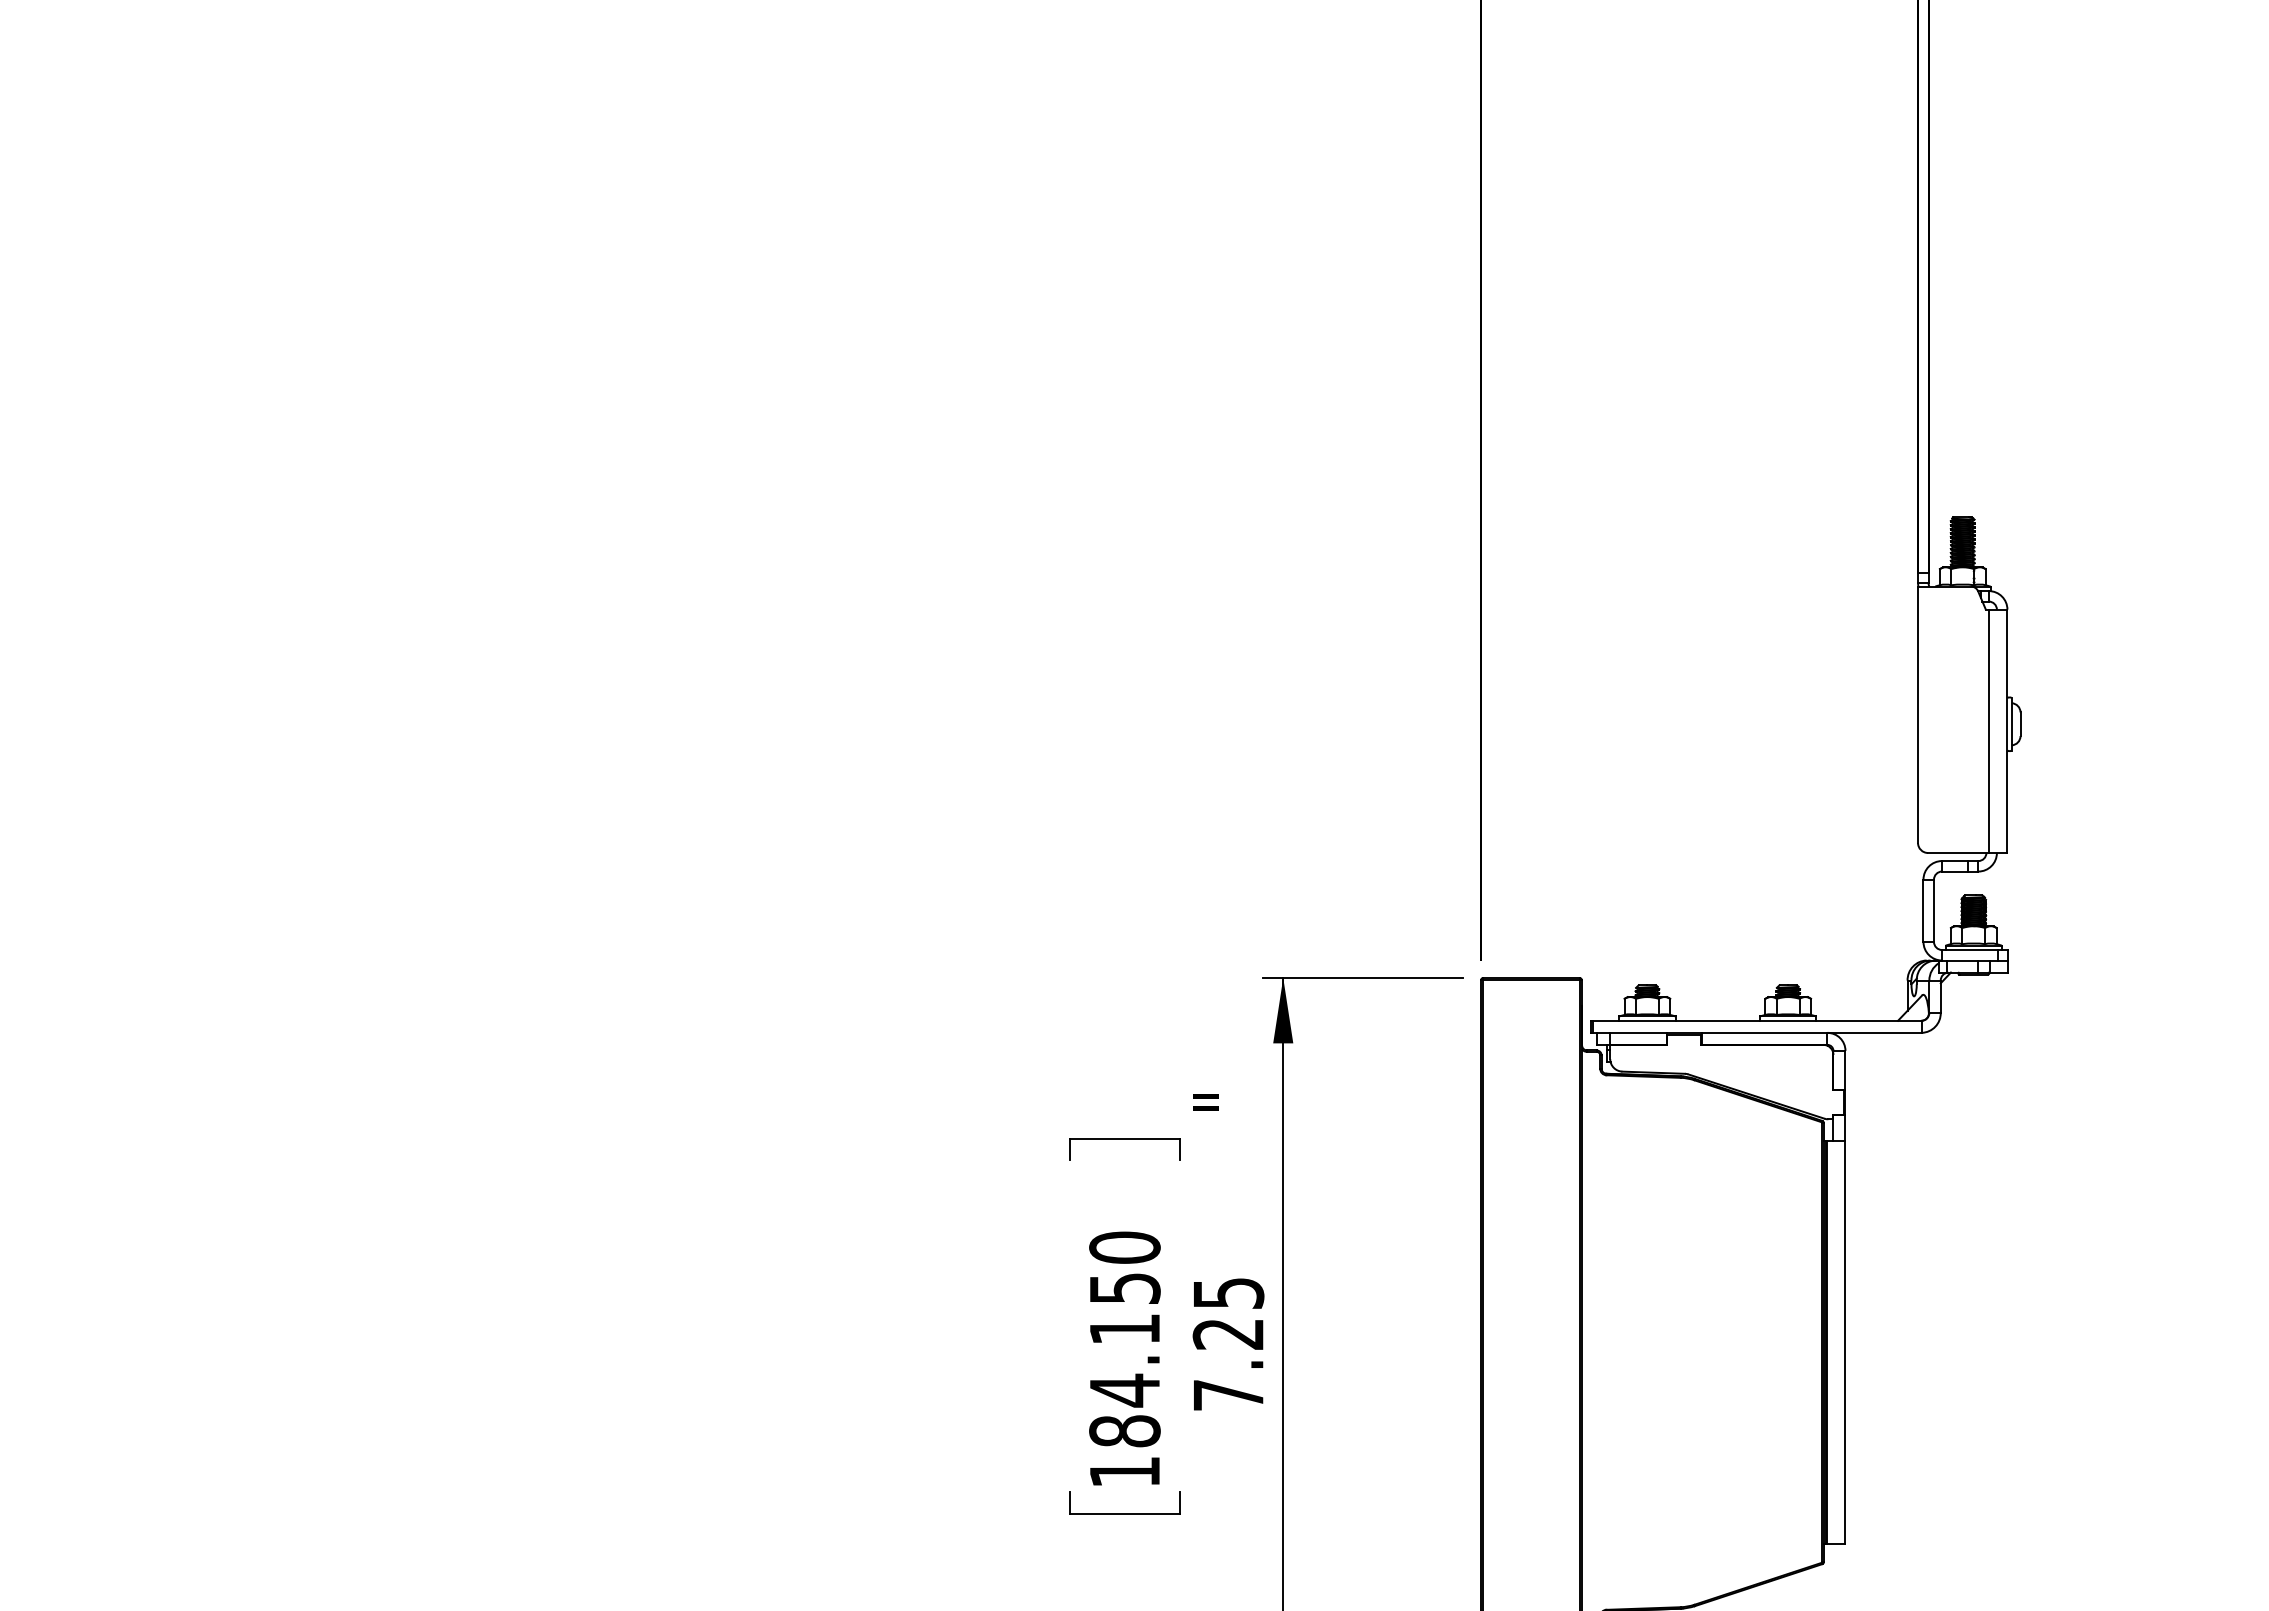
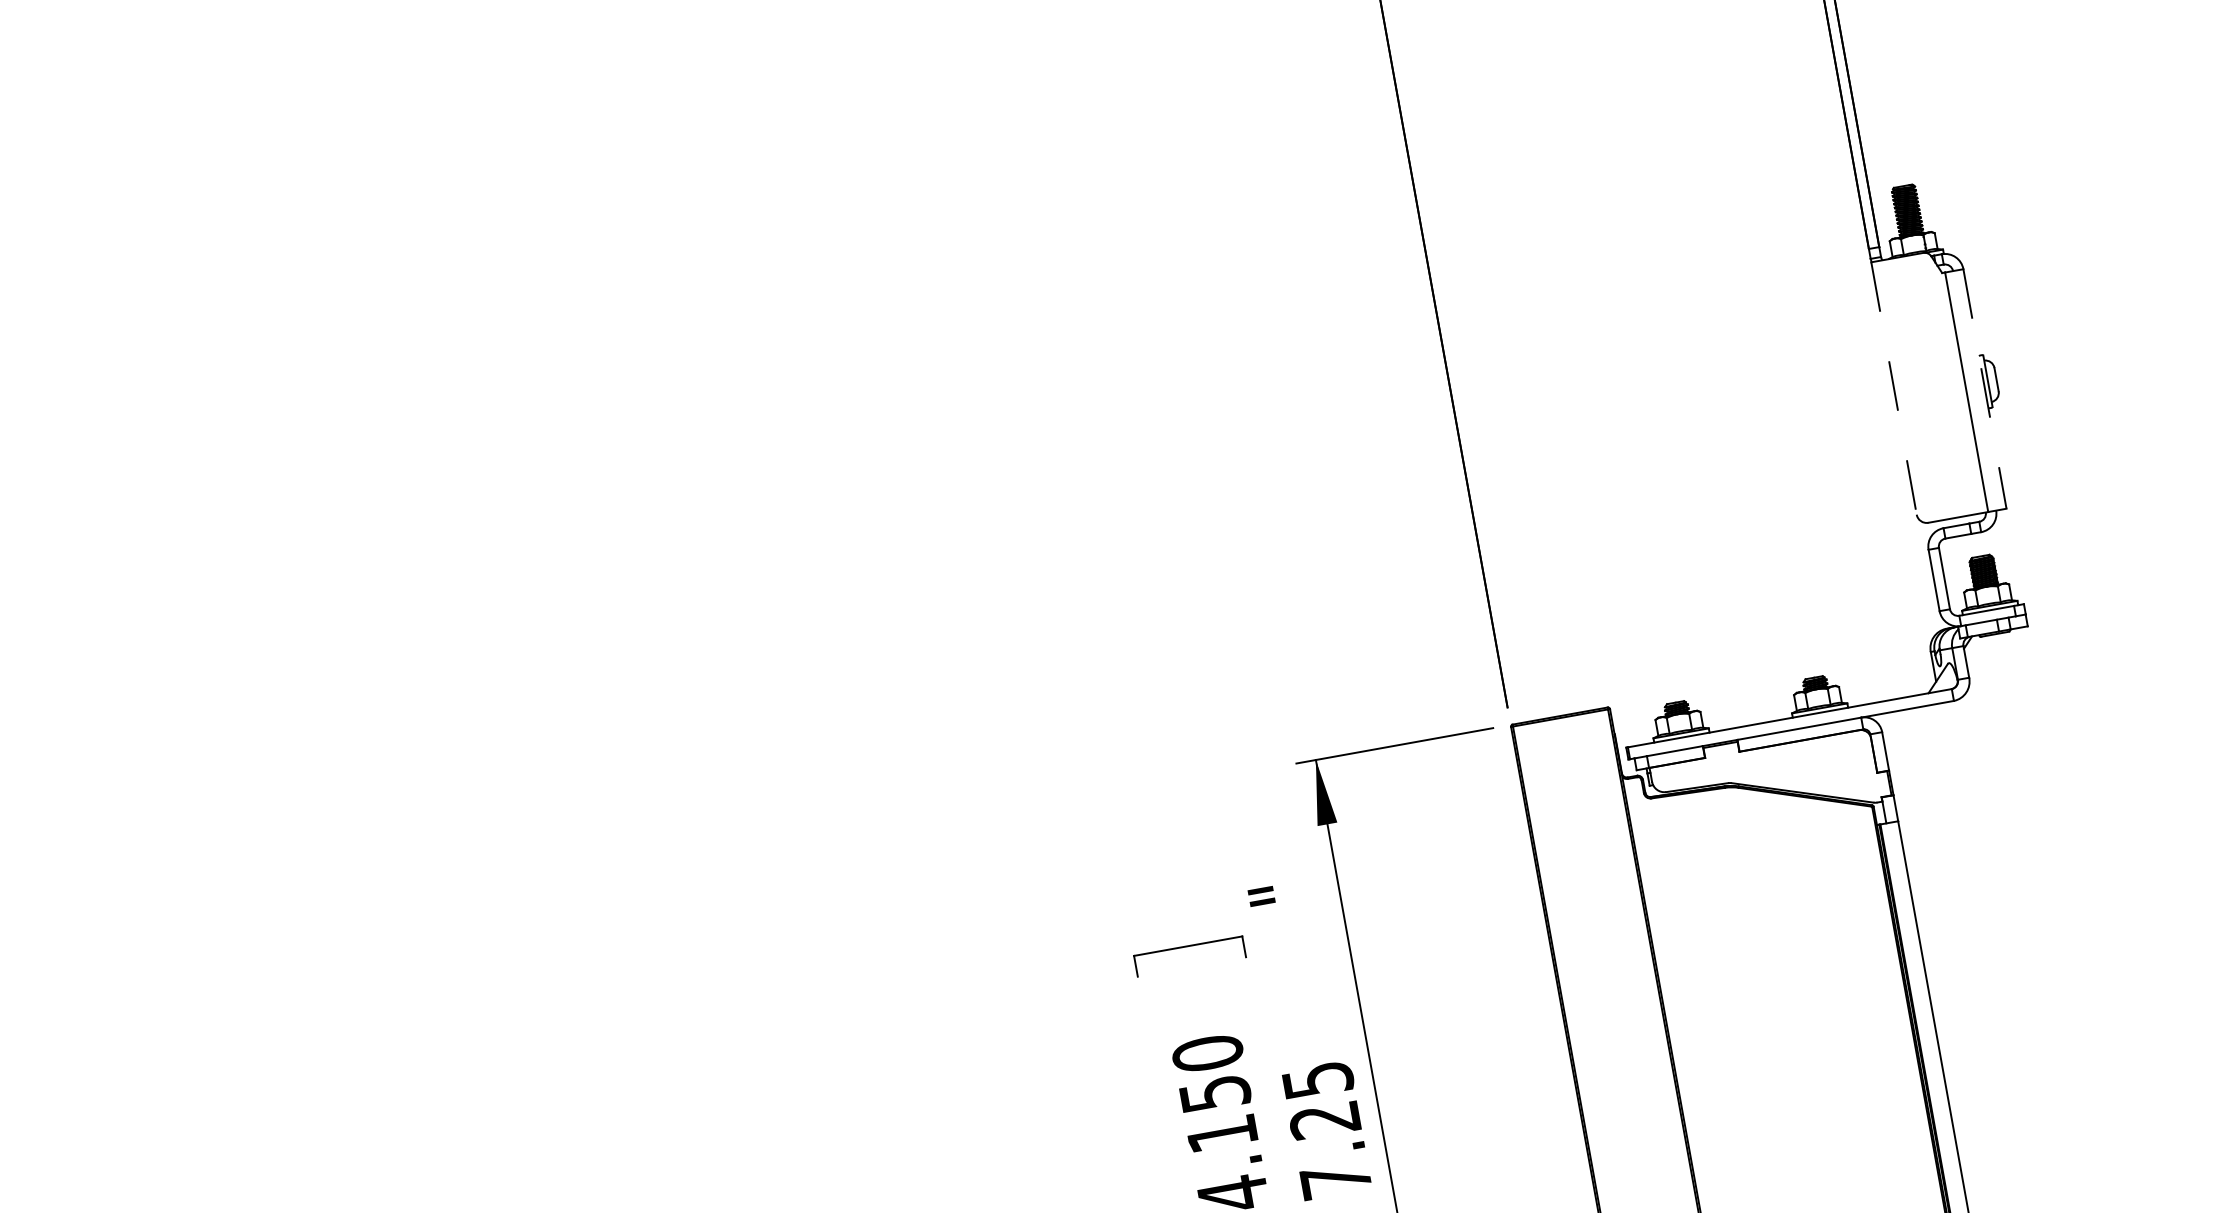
line: (1918, 715) -> (1894, 389), solid -> dashed
line: (2007, 731) -> (1985, 389), solid -> dashed

